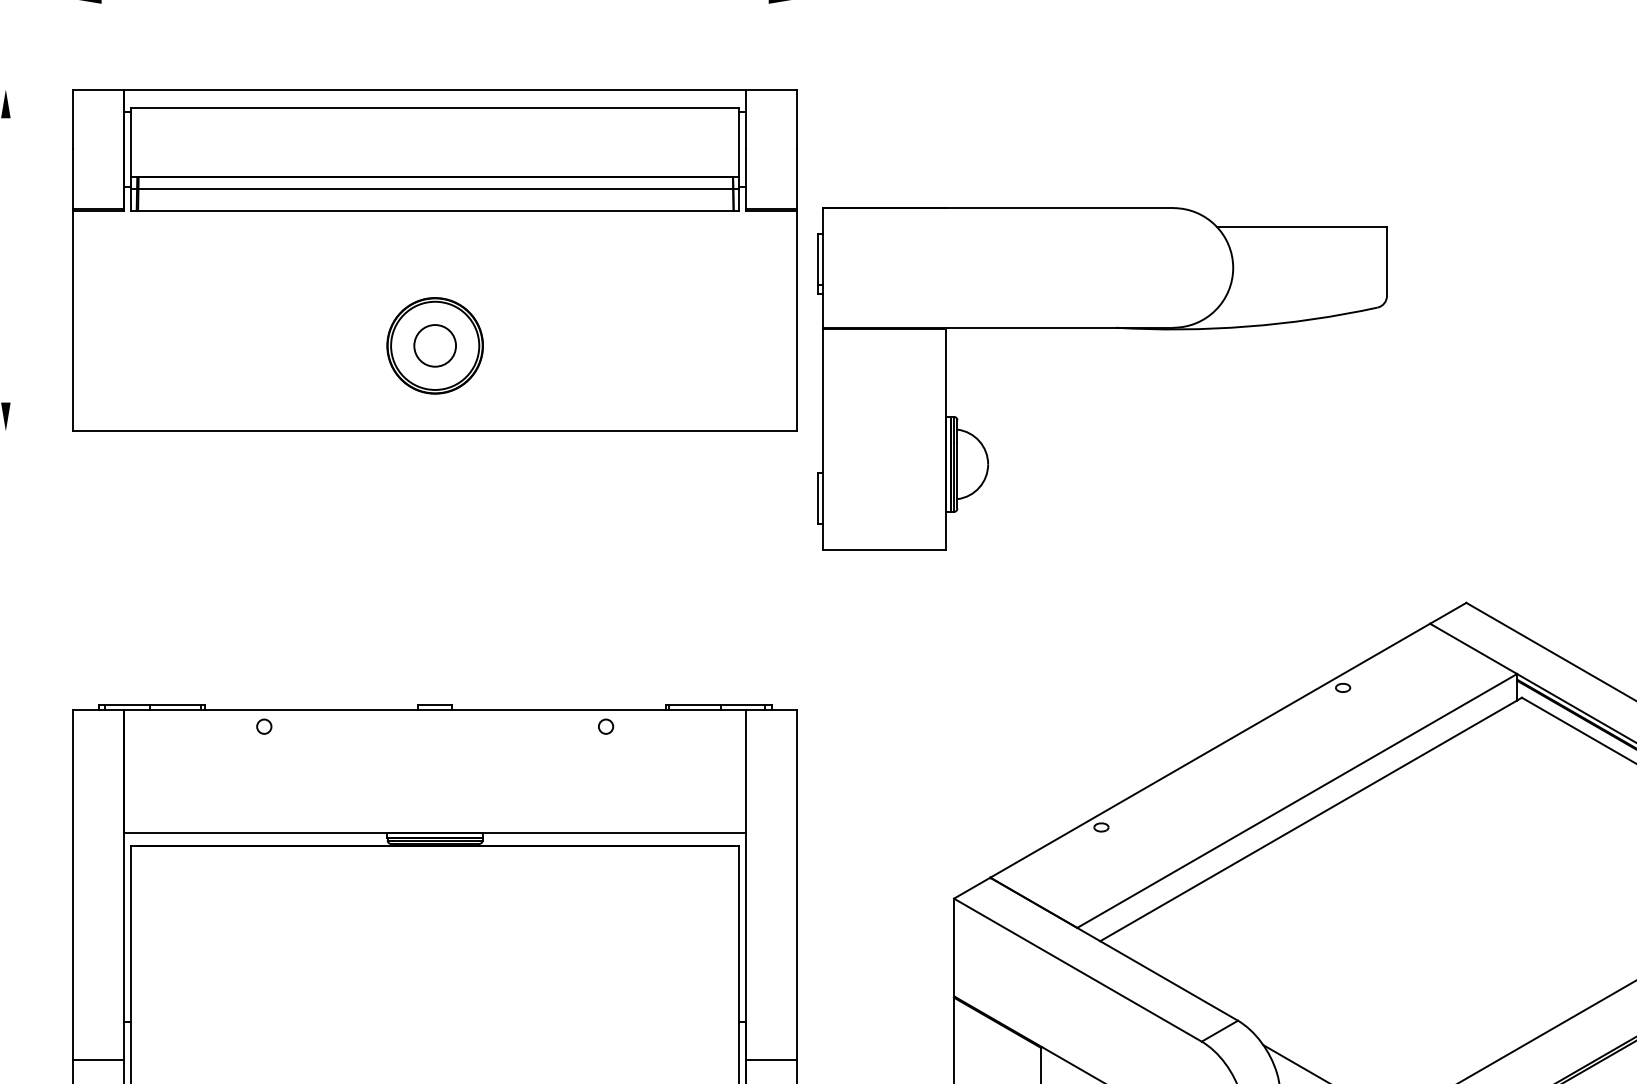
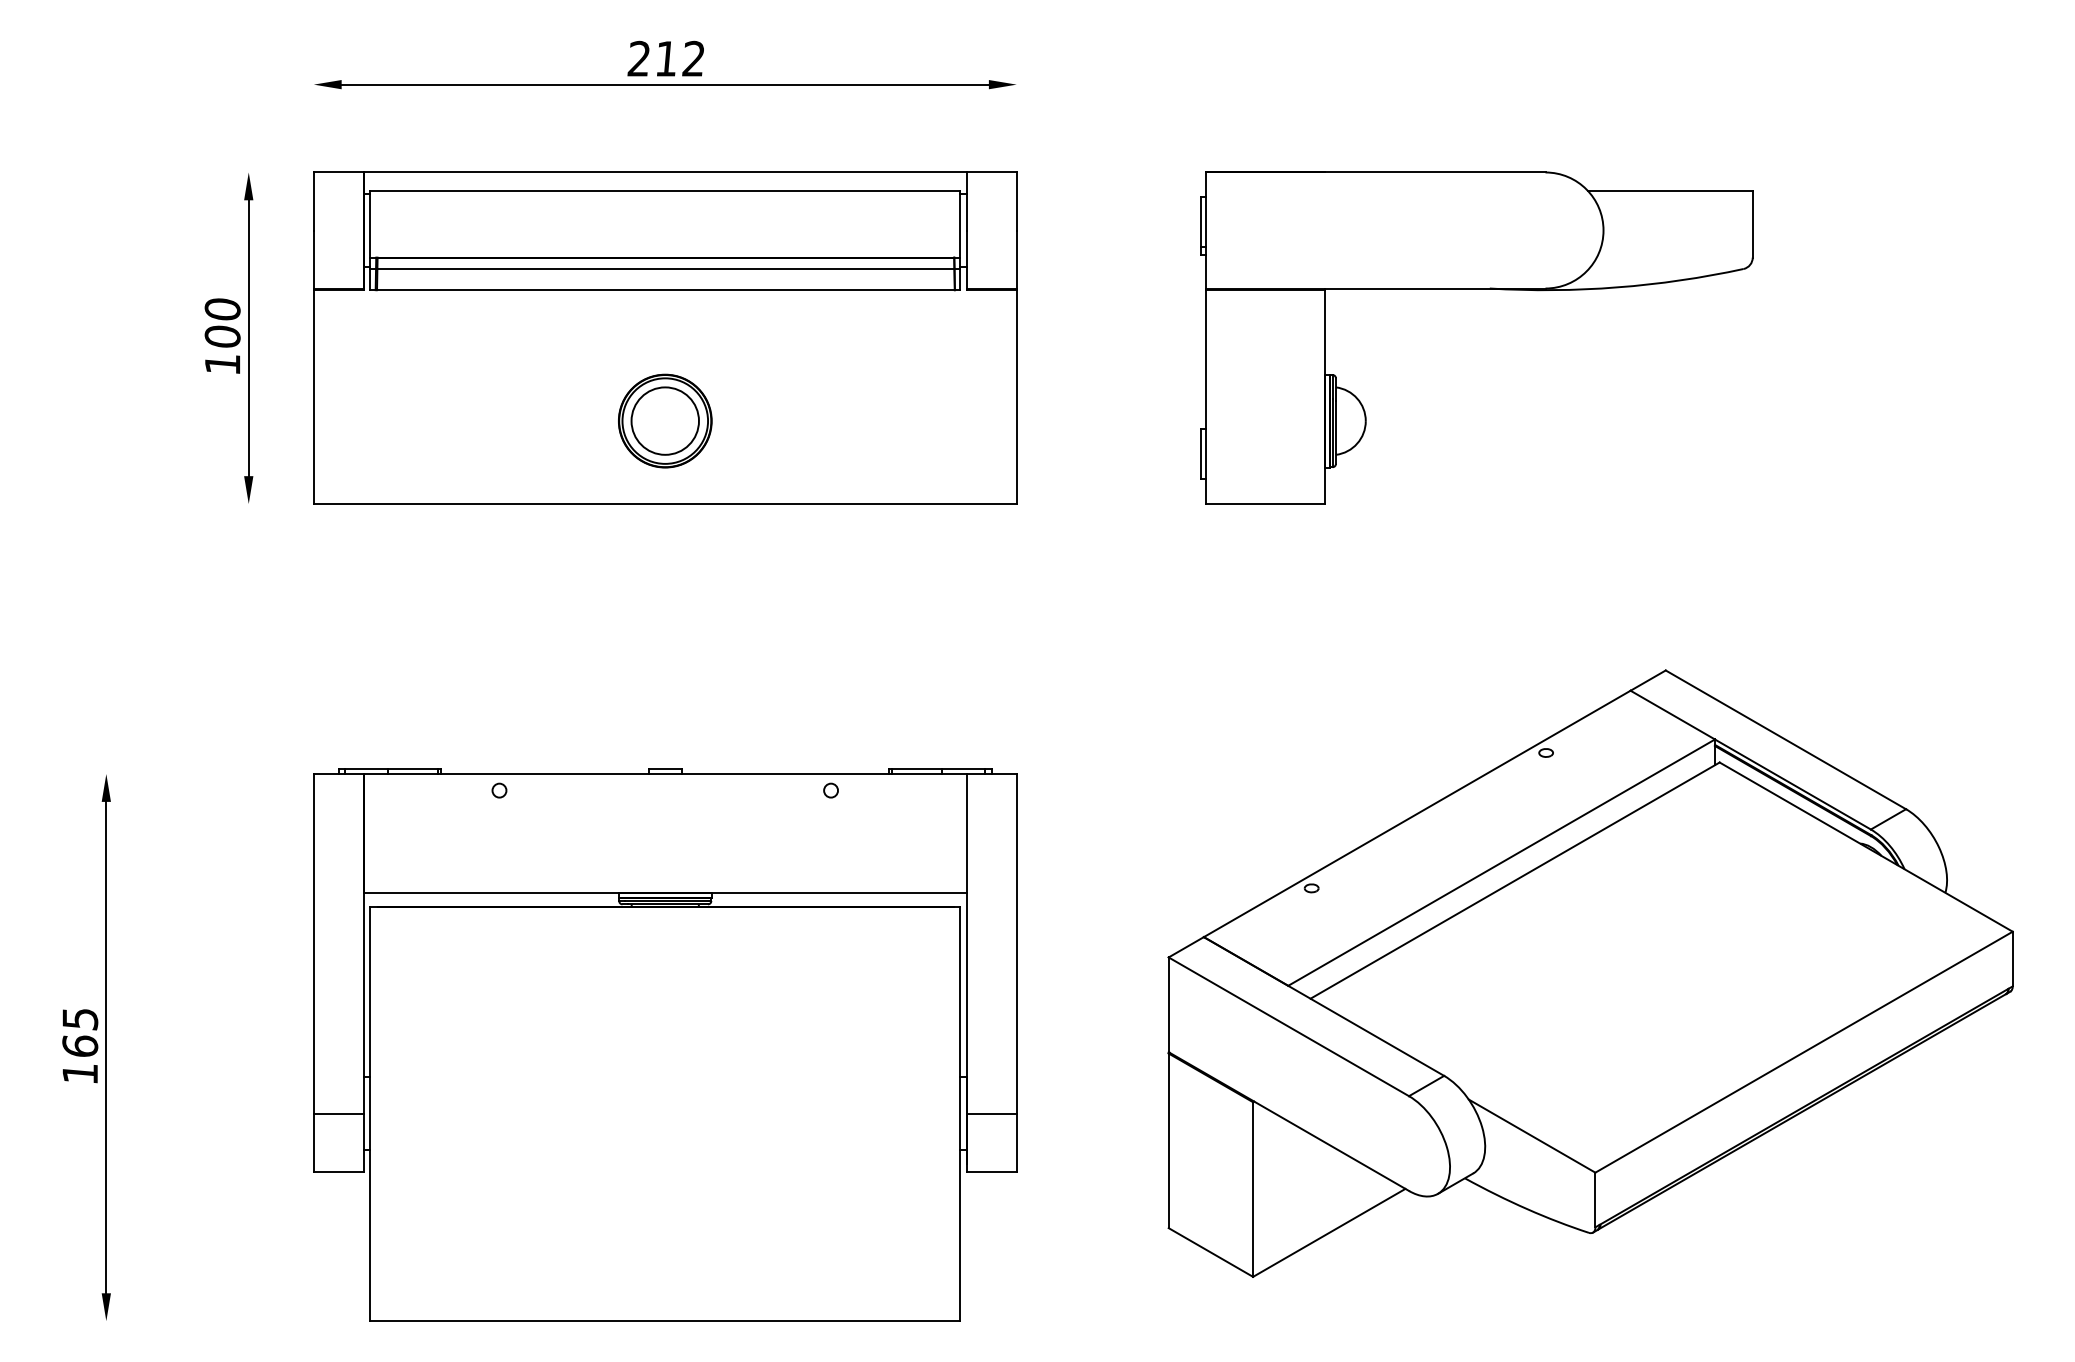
line: (5, 260) -> (248, 338), added
part: (1102, 328) -> (1476, 289), moved
circle: (435, 345) -> (665, 420), size x1.67

